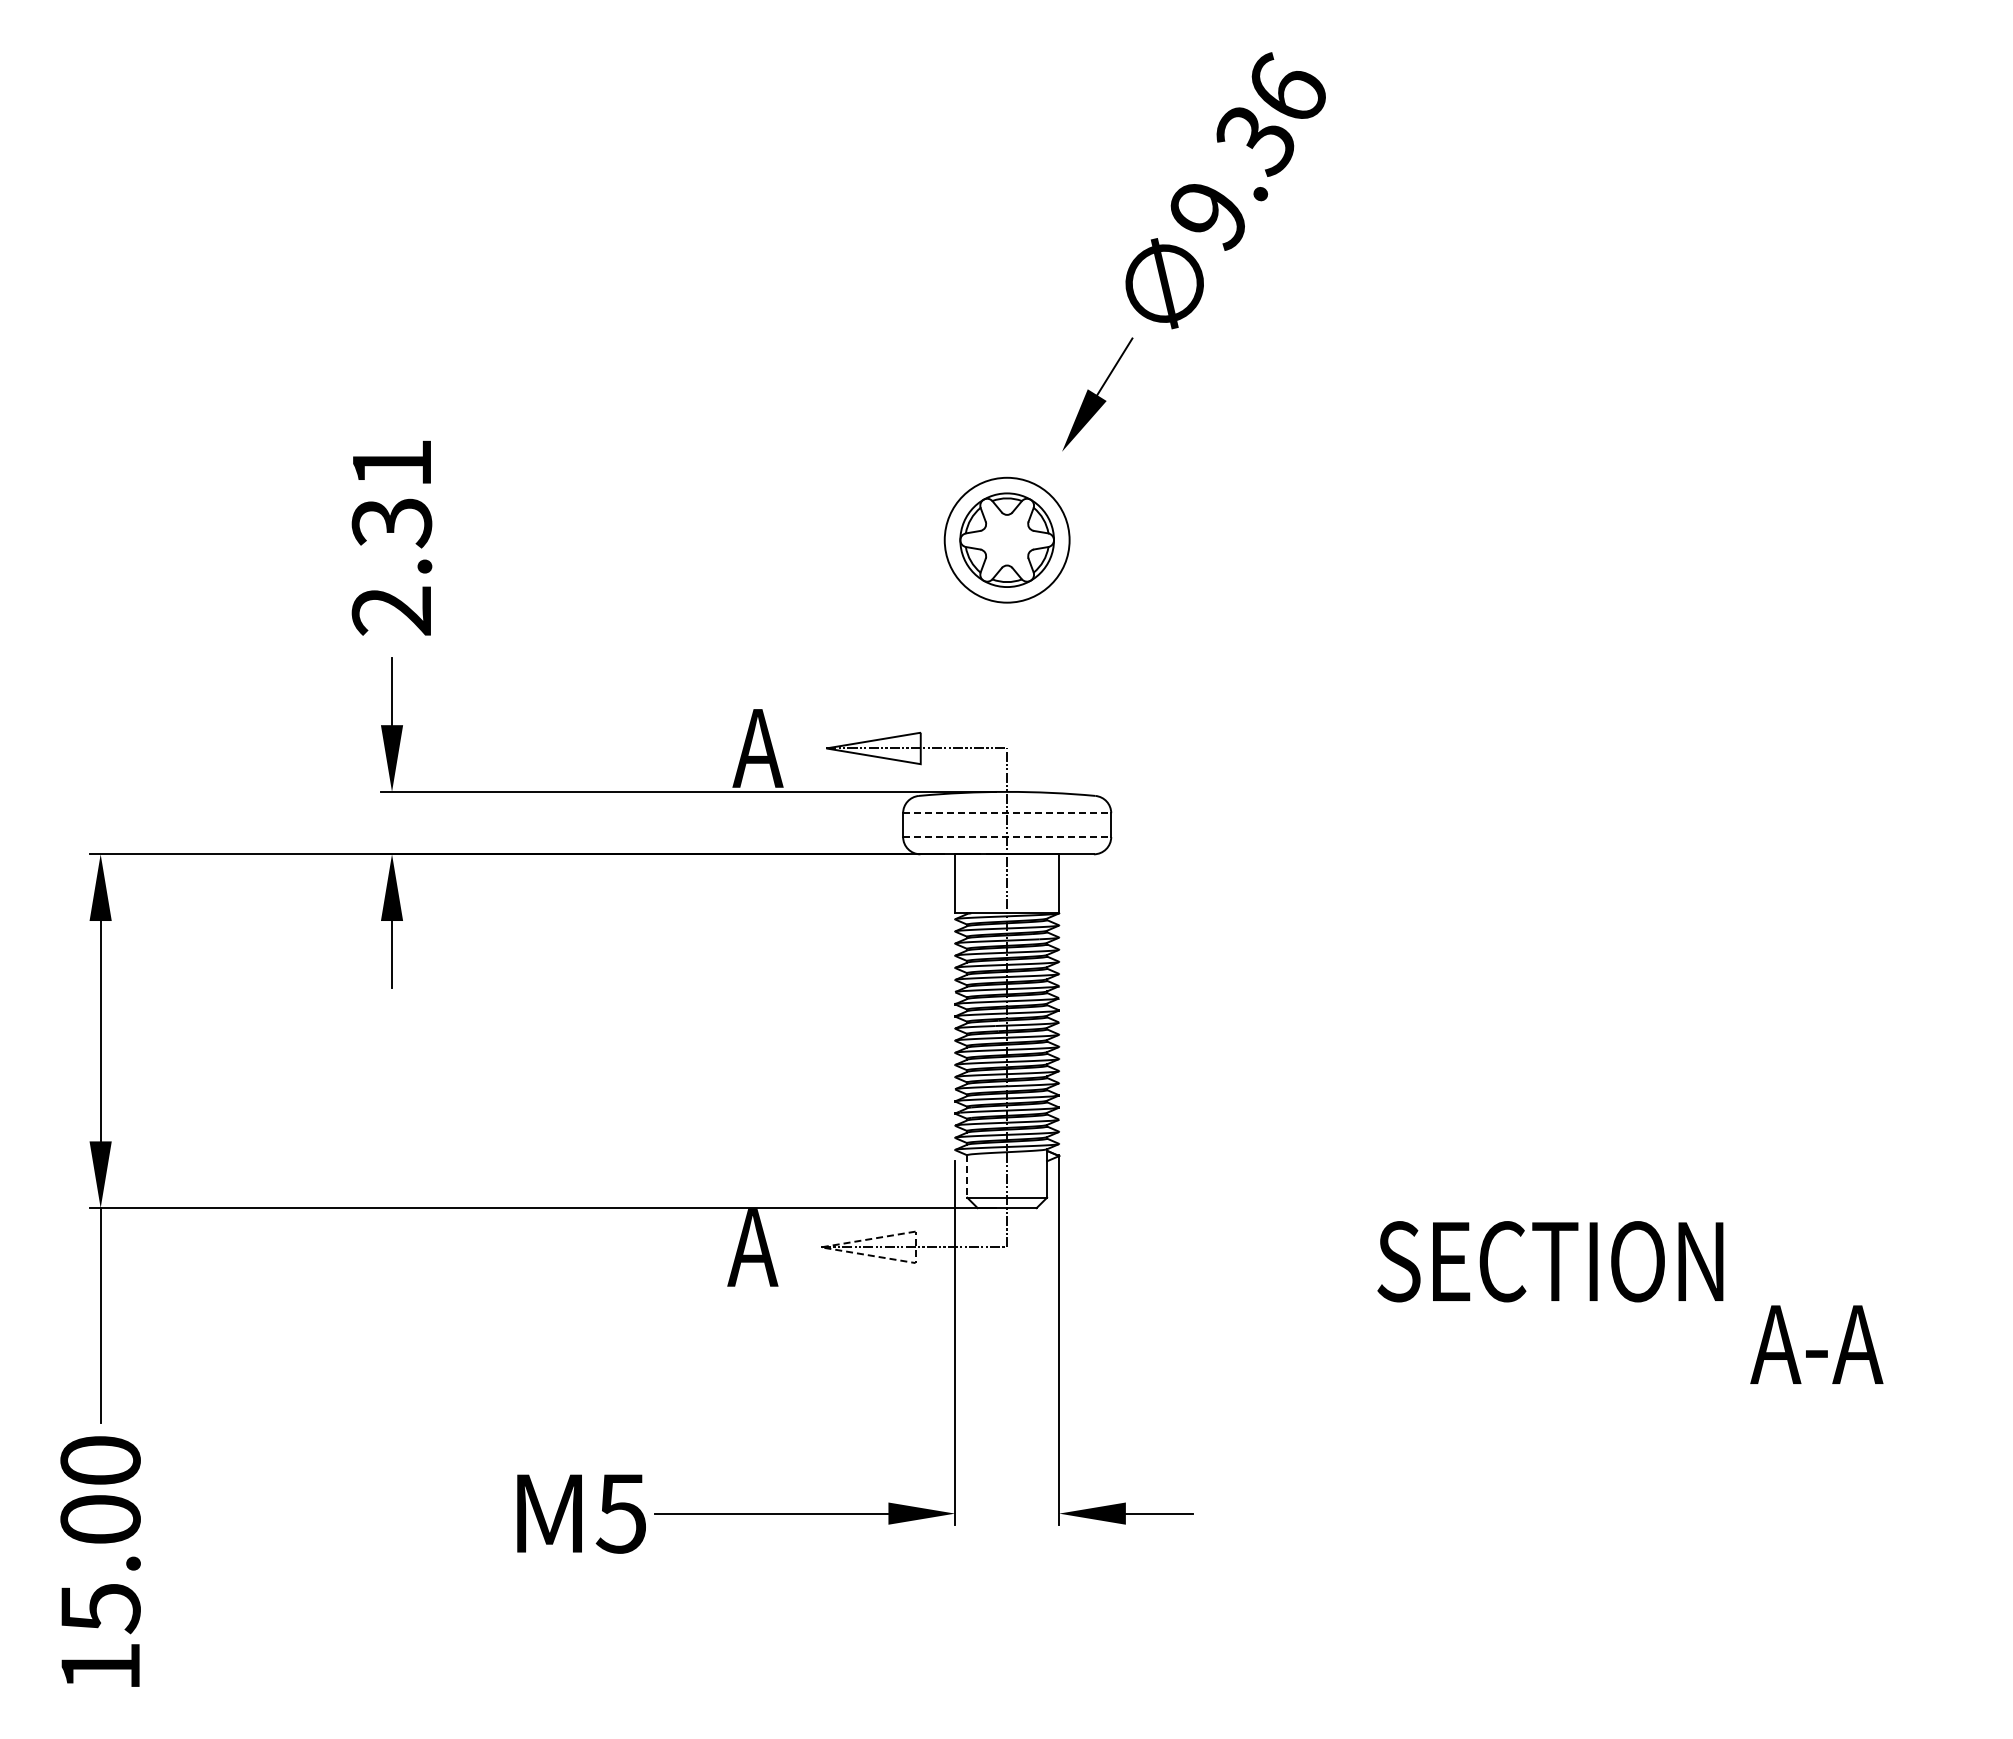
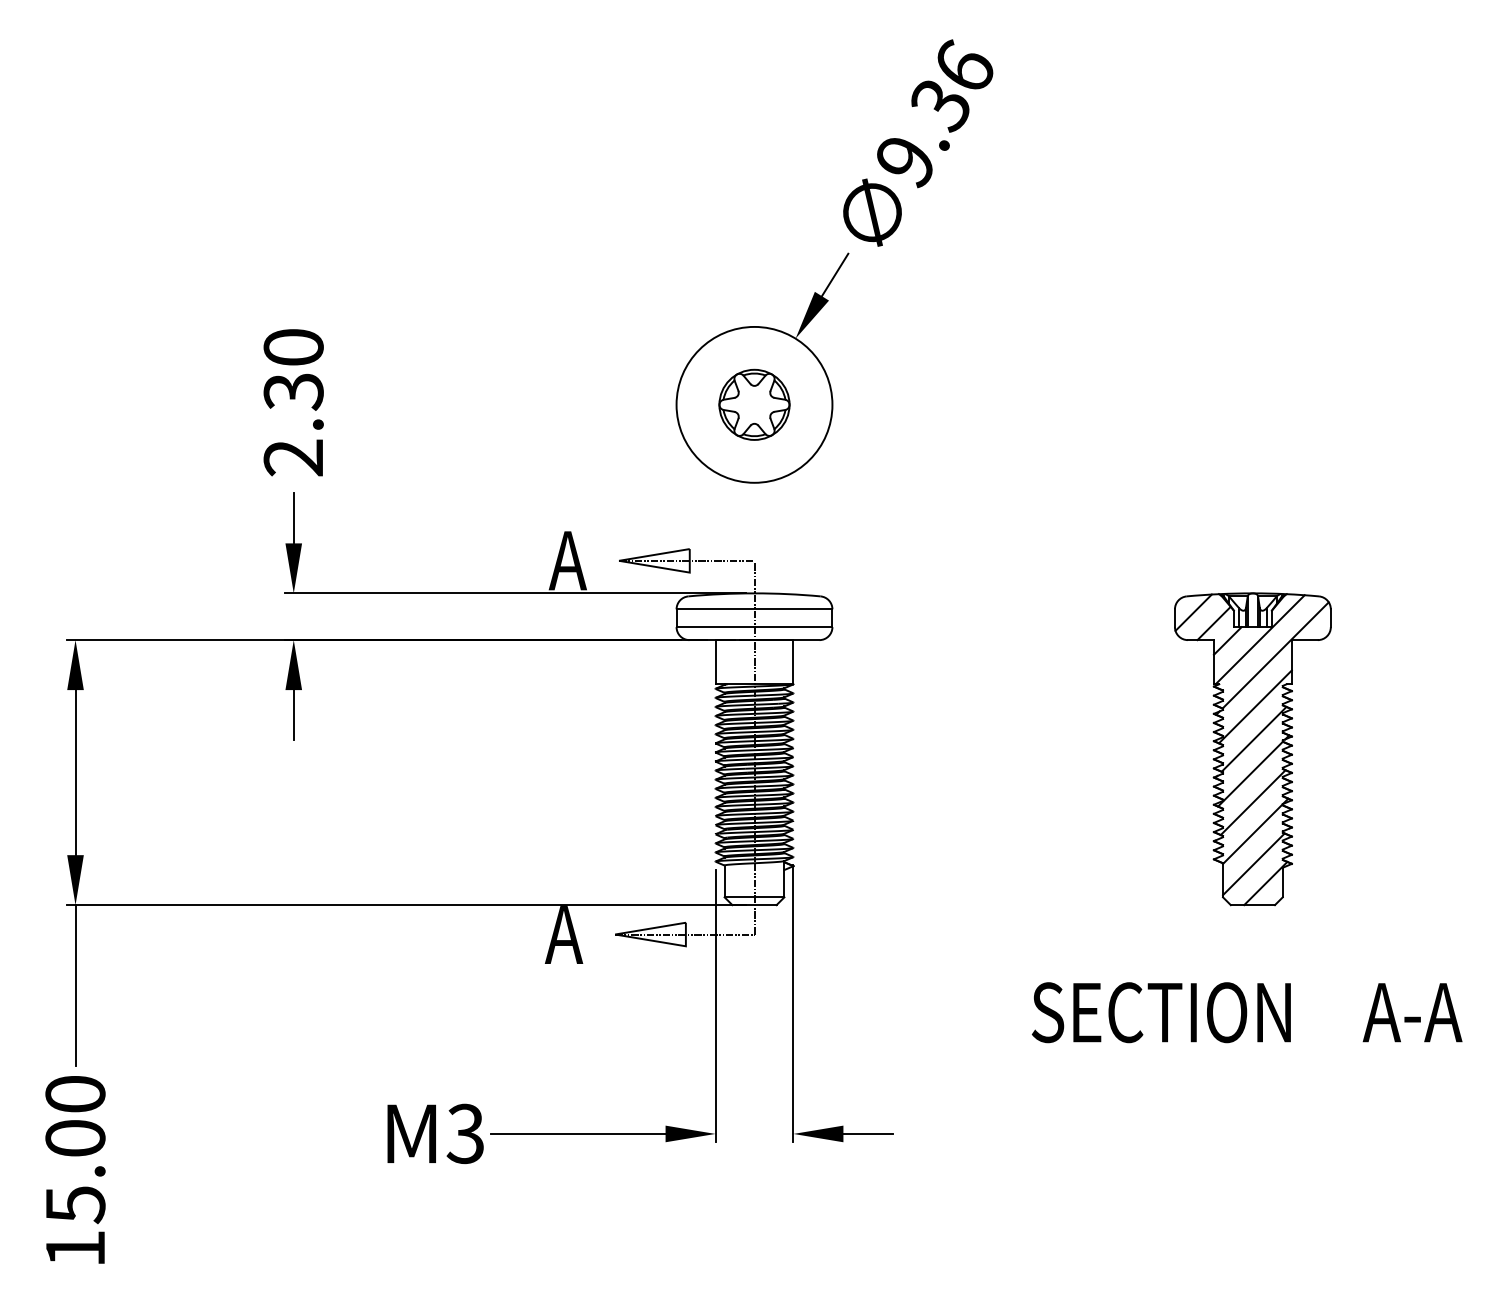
text: (391, 463) -> (293, 347), 2.31 -> 2.30
circle: (1007, 540) -> (754, 405), size x1.67
line: (1007, 813) -> (754, 609), dashed -> solid
line: (1007, 836) -> (754, 626), dashed -> solid
part: (1672, 1000) -> (1252, 749), added
line: (967, 1176) -> (724, 881), dashed -> solid
line: (836, 1249) -> (626, 936), dashed -> solid
text: (1550, 1261) -> (1161, 1012), moved
text: (1816, 1344) -> (1412, 1012), moved
text: (620, 1513) -> (464, 1133), M5 -> M3

